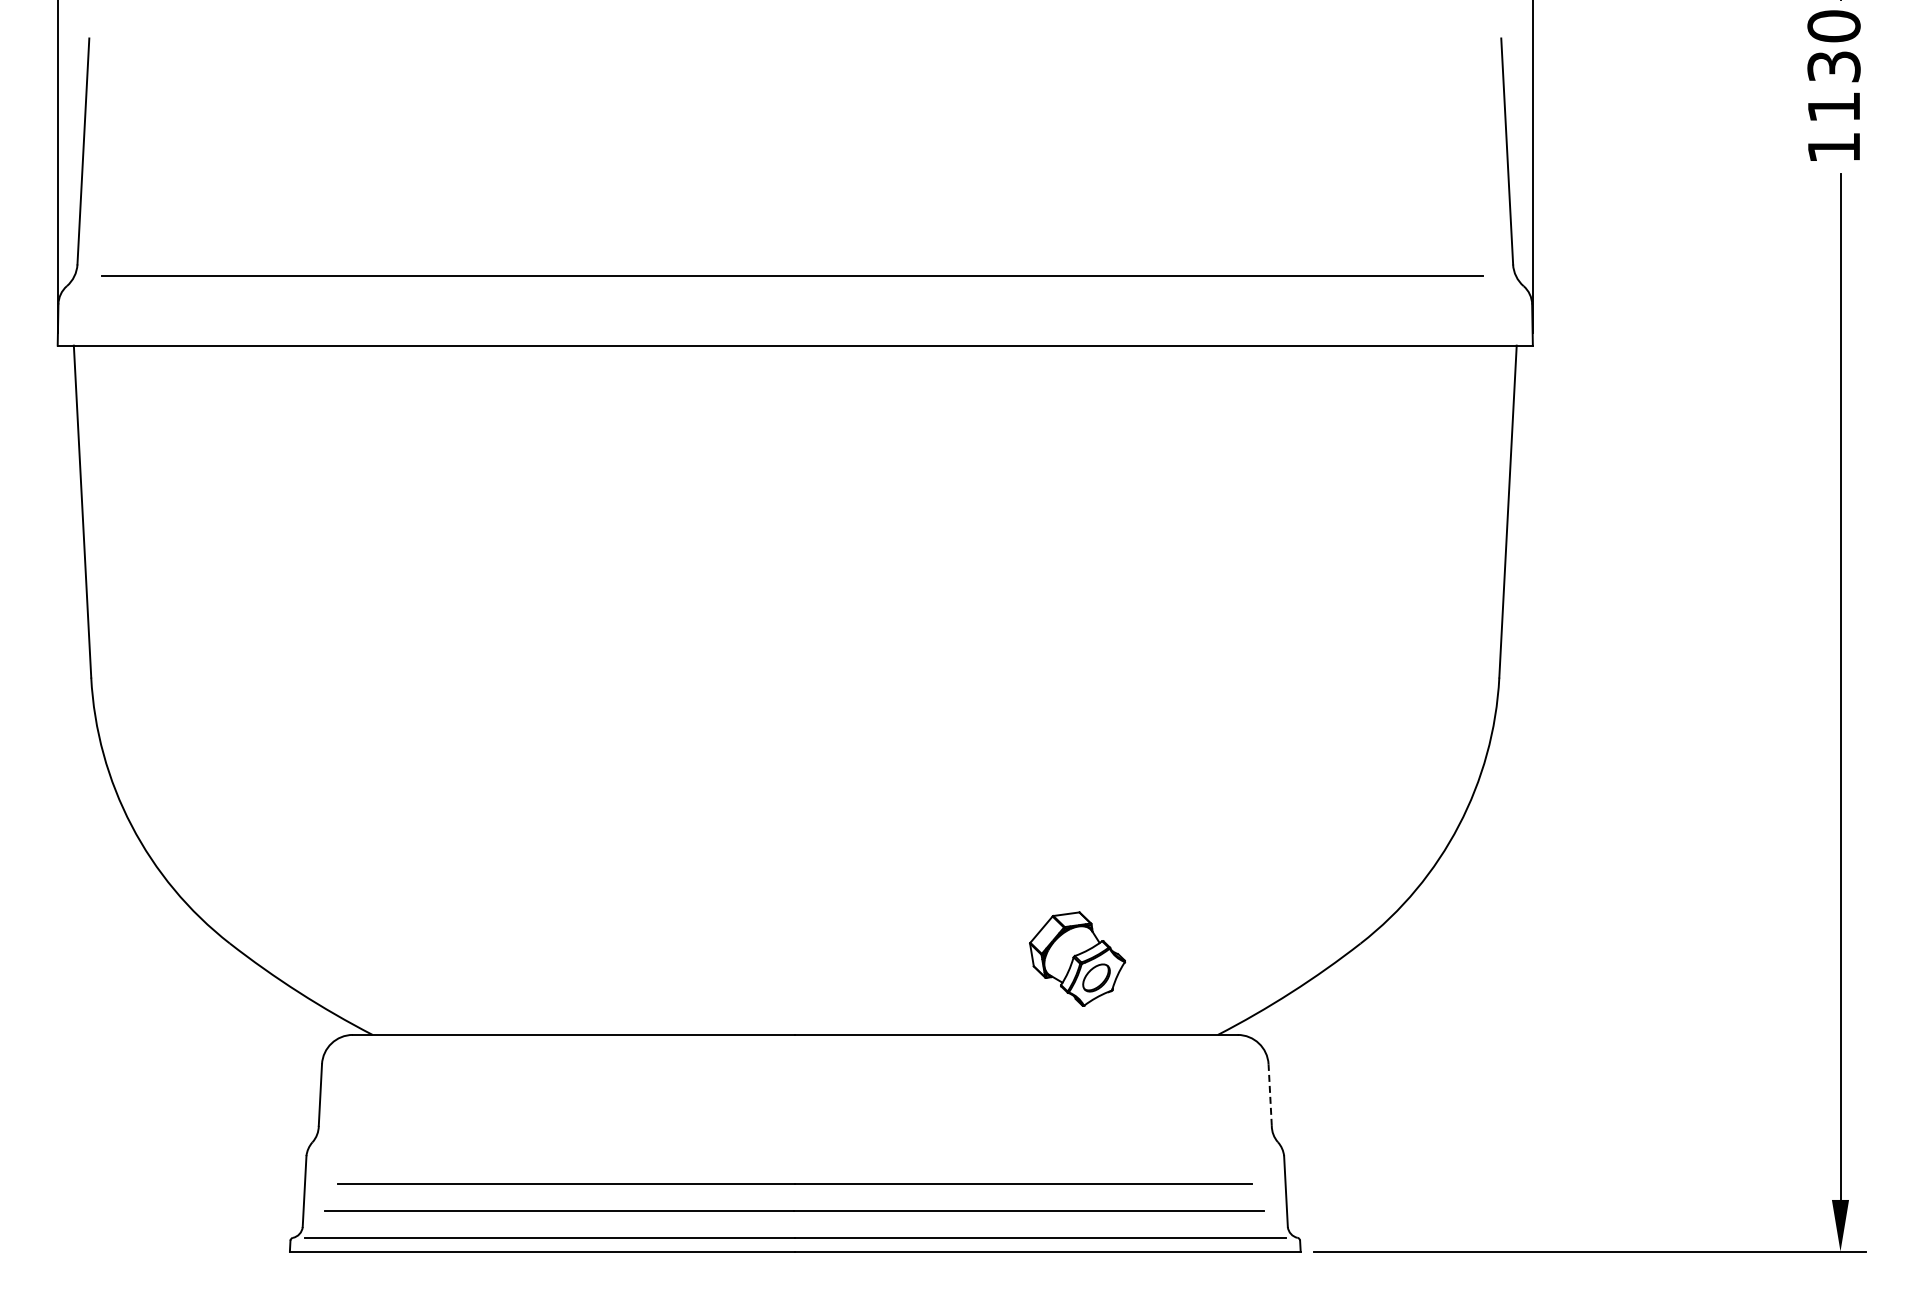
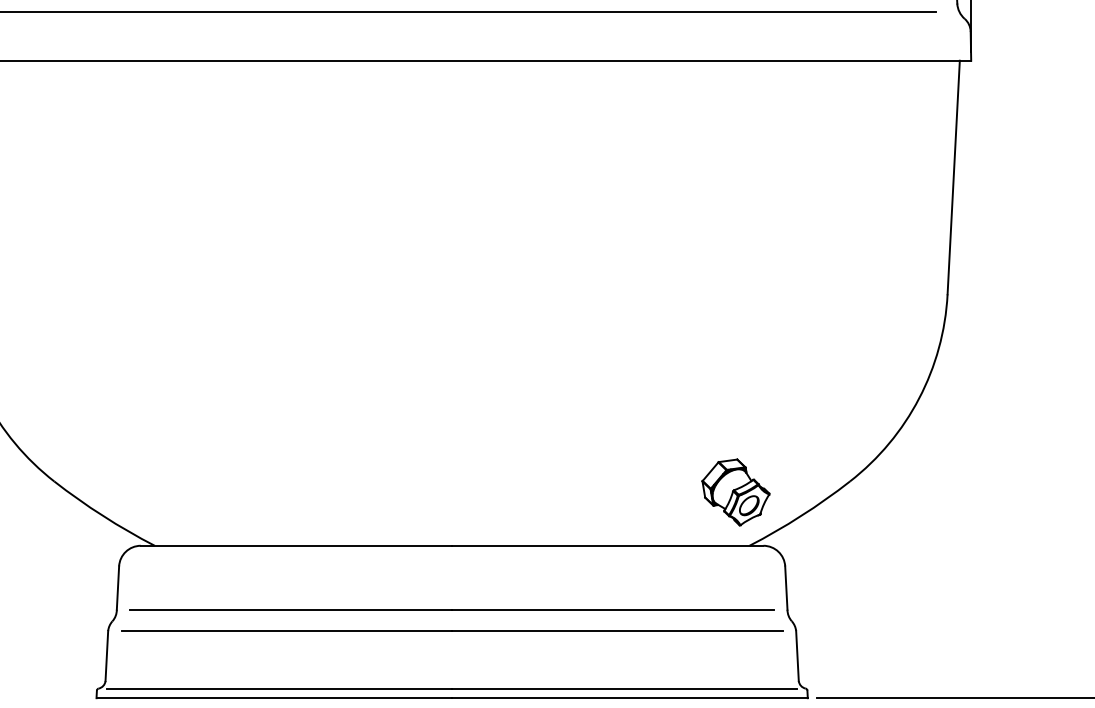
part: (1077, 958) -> (735, 491), moved
line: (1270, 1095) -> (786, 588), dashed -> solid
line: (794, 1183) -> (451, 609), moved
line: (794, 1210) -> (452, 630), moved

